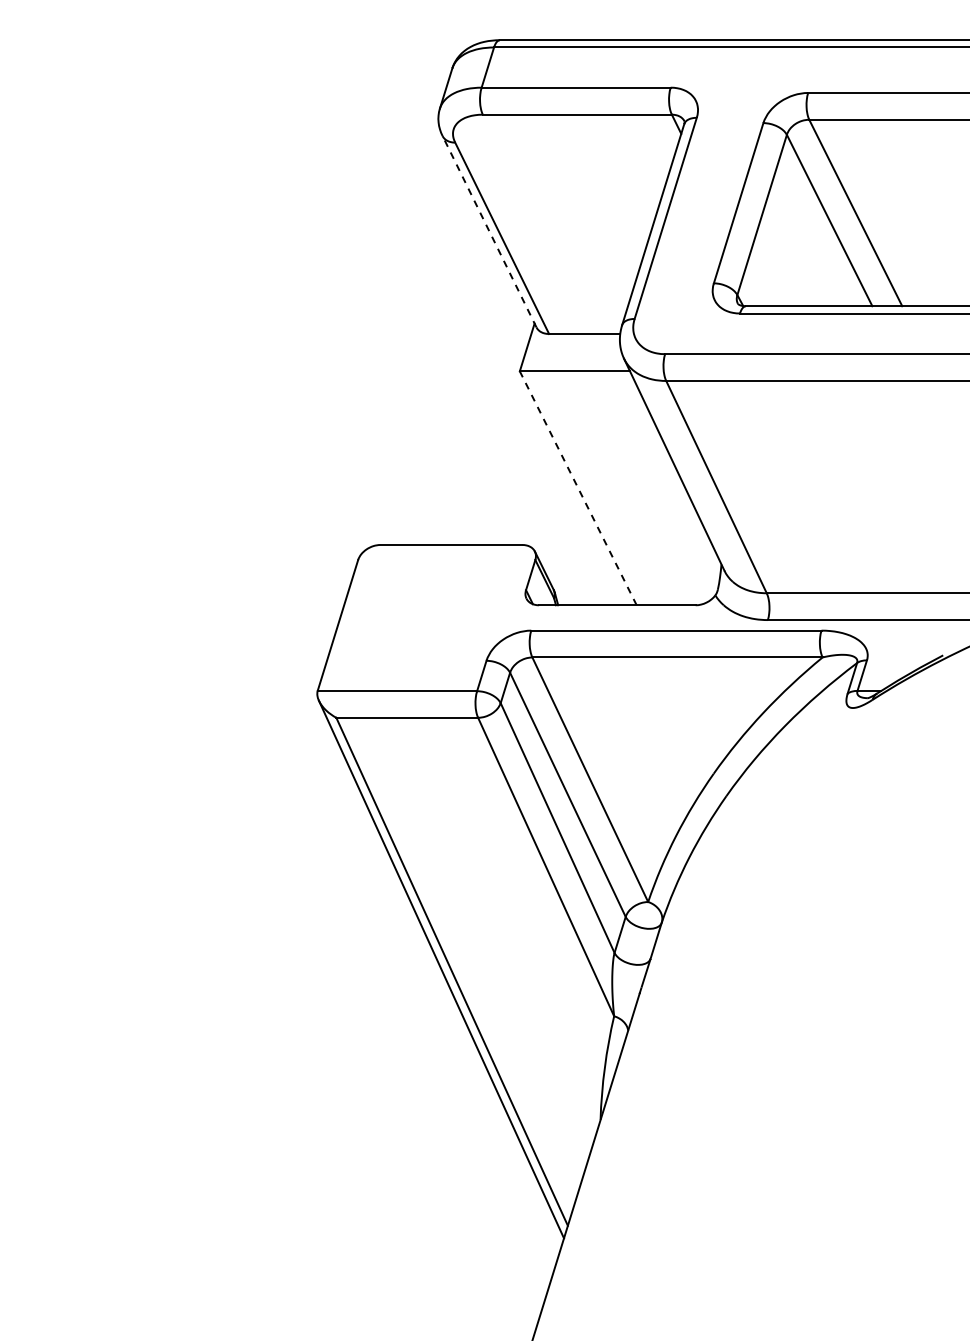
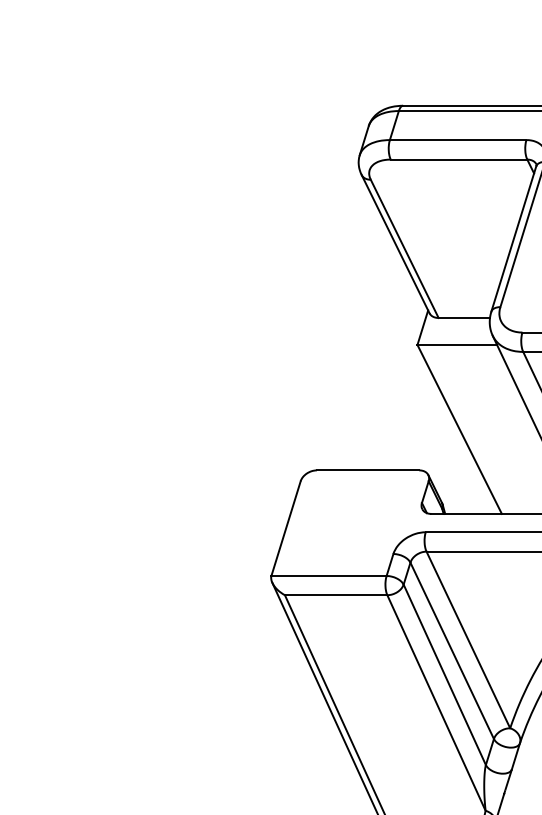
line: (489, 231) -> (395, 243), dashed -> solid
line: (578, 488) -> (459, 429), dashed -> solid

